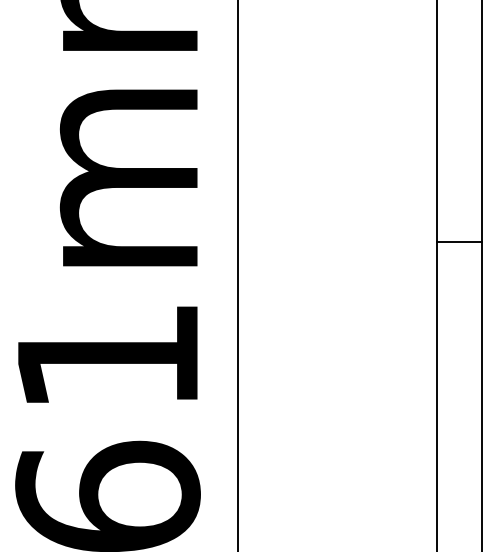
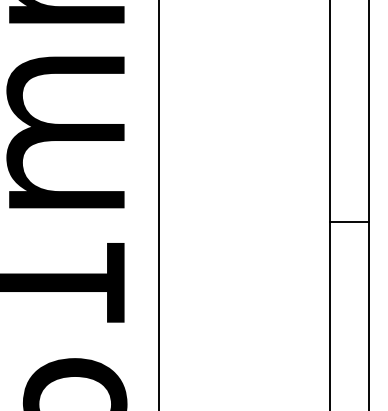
line: (459, 241) -> (349, 221), moved

